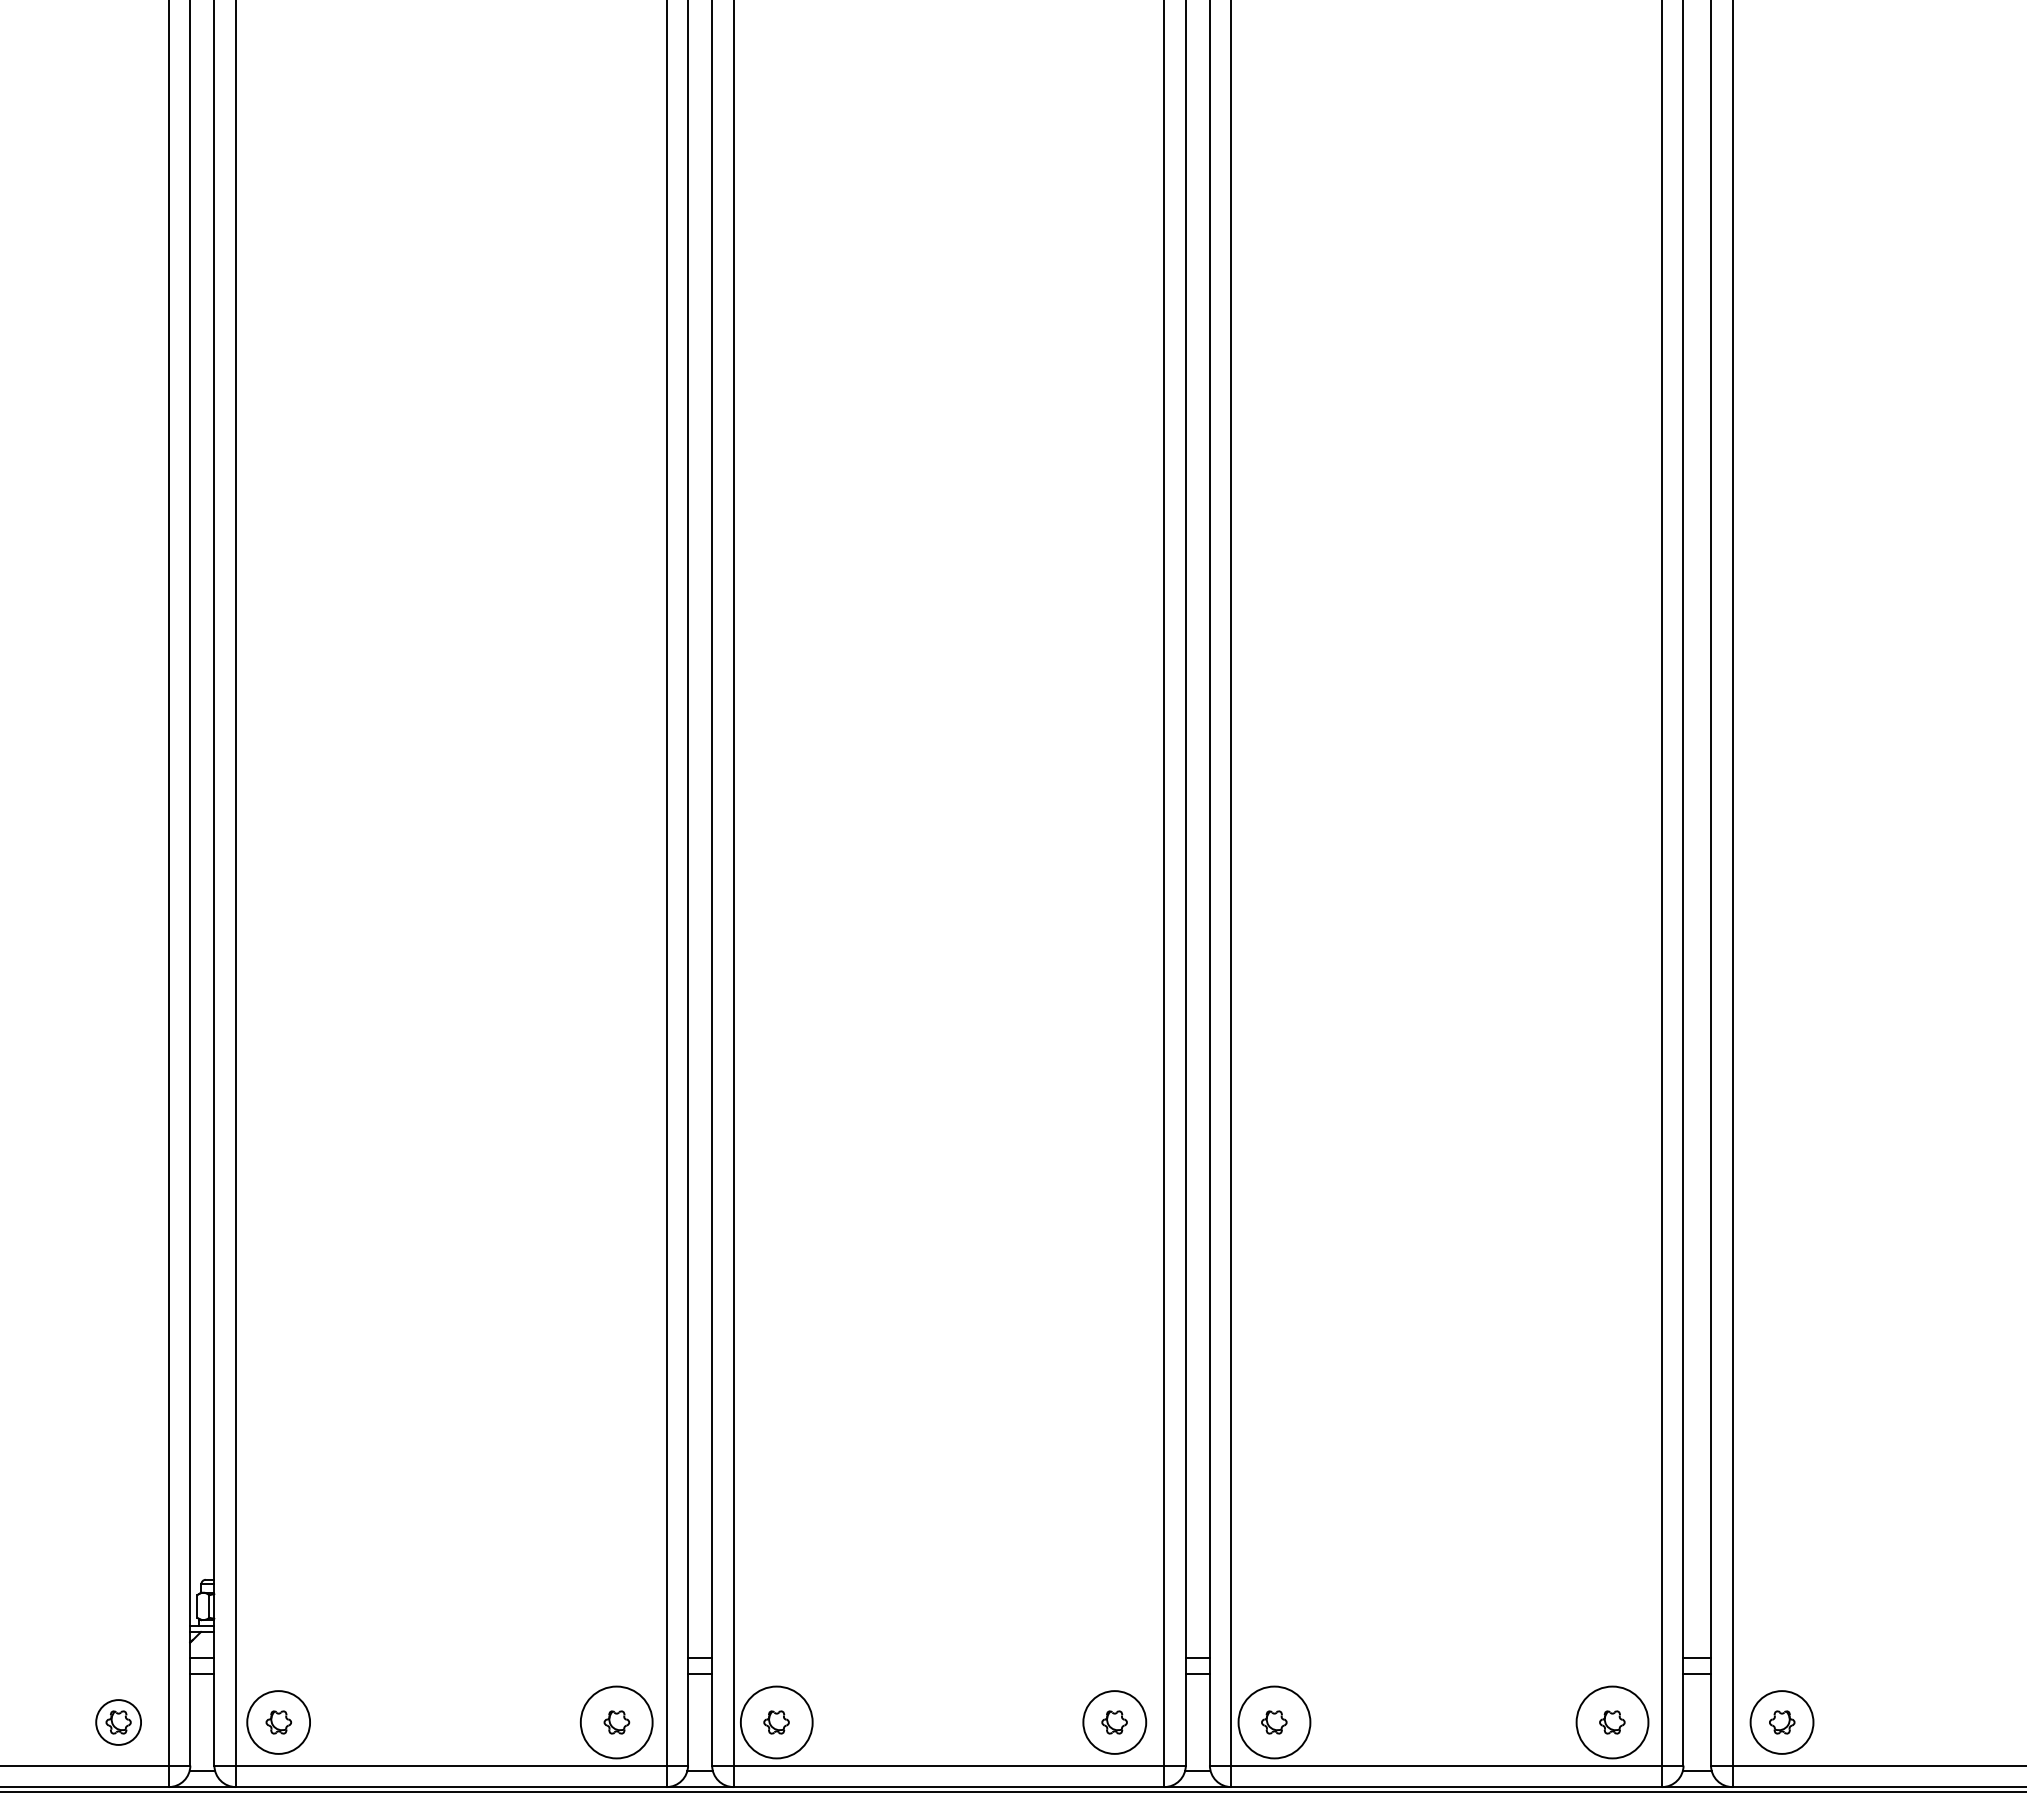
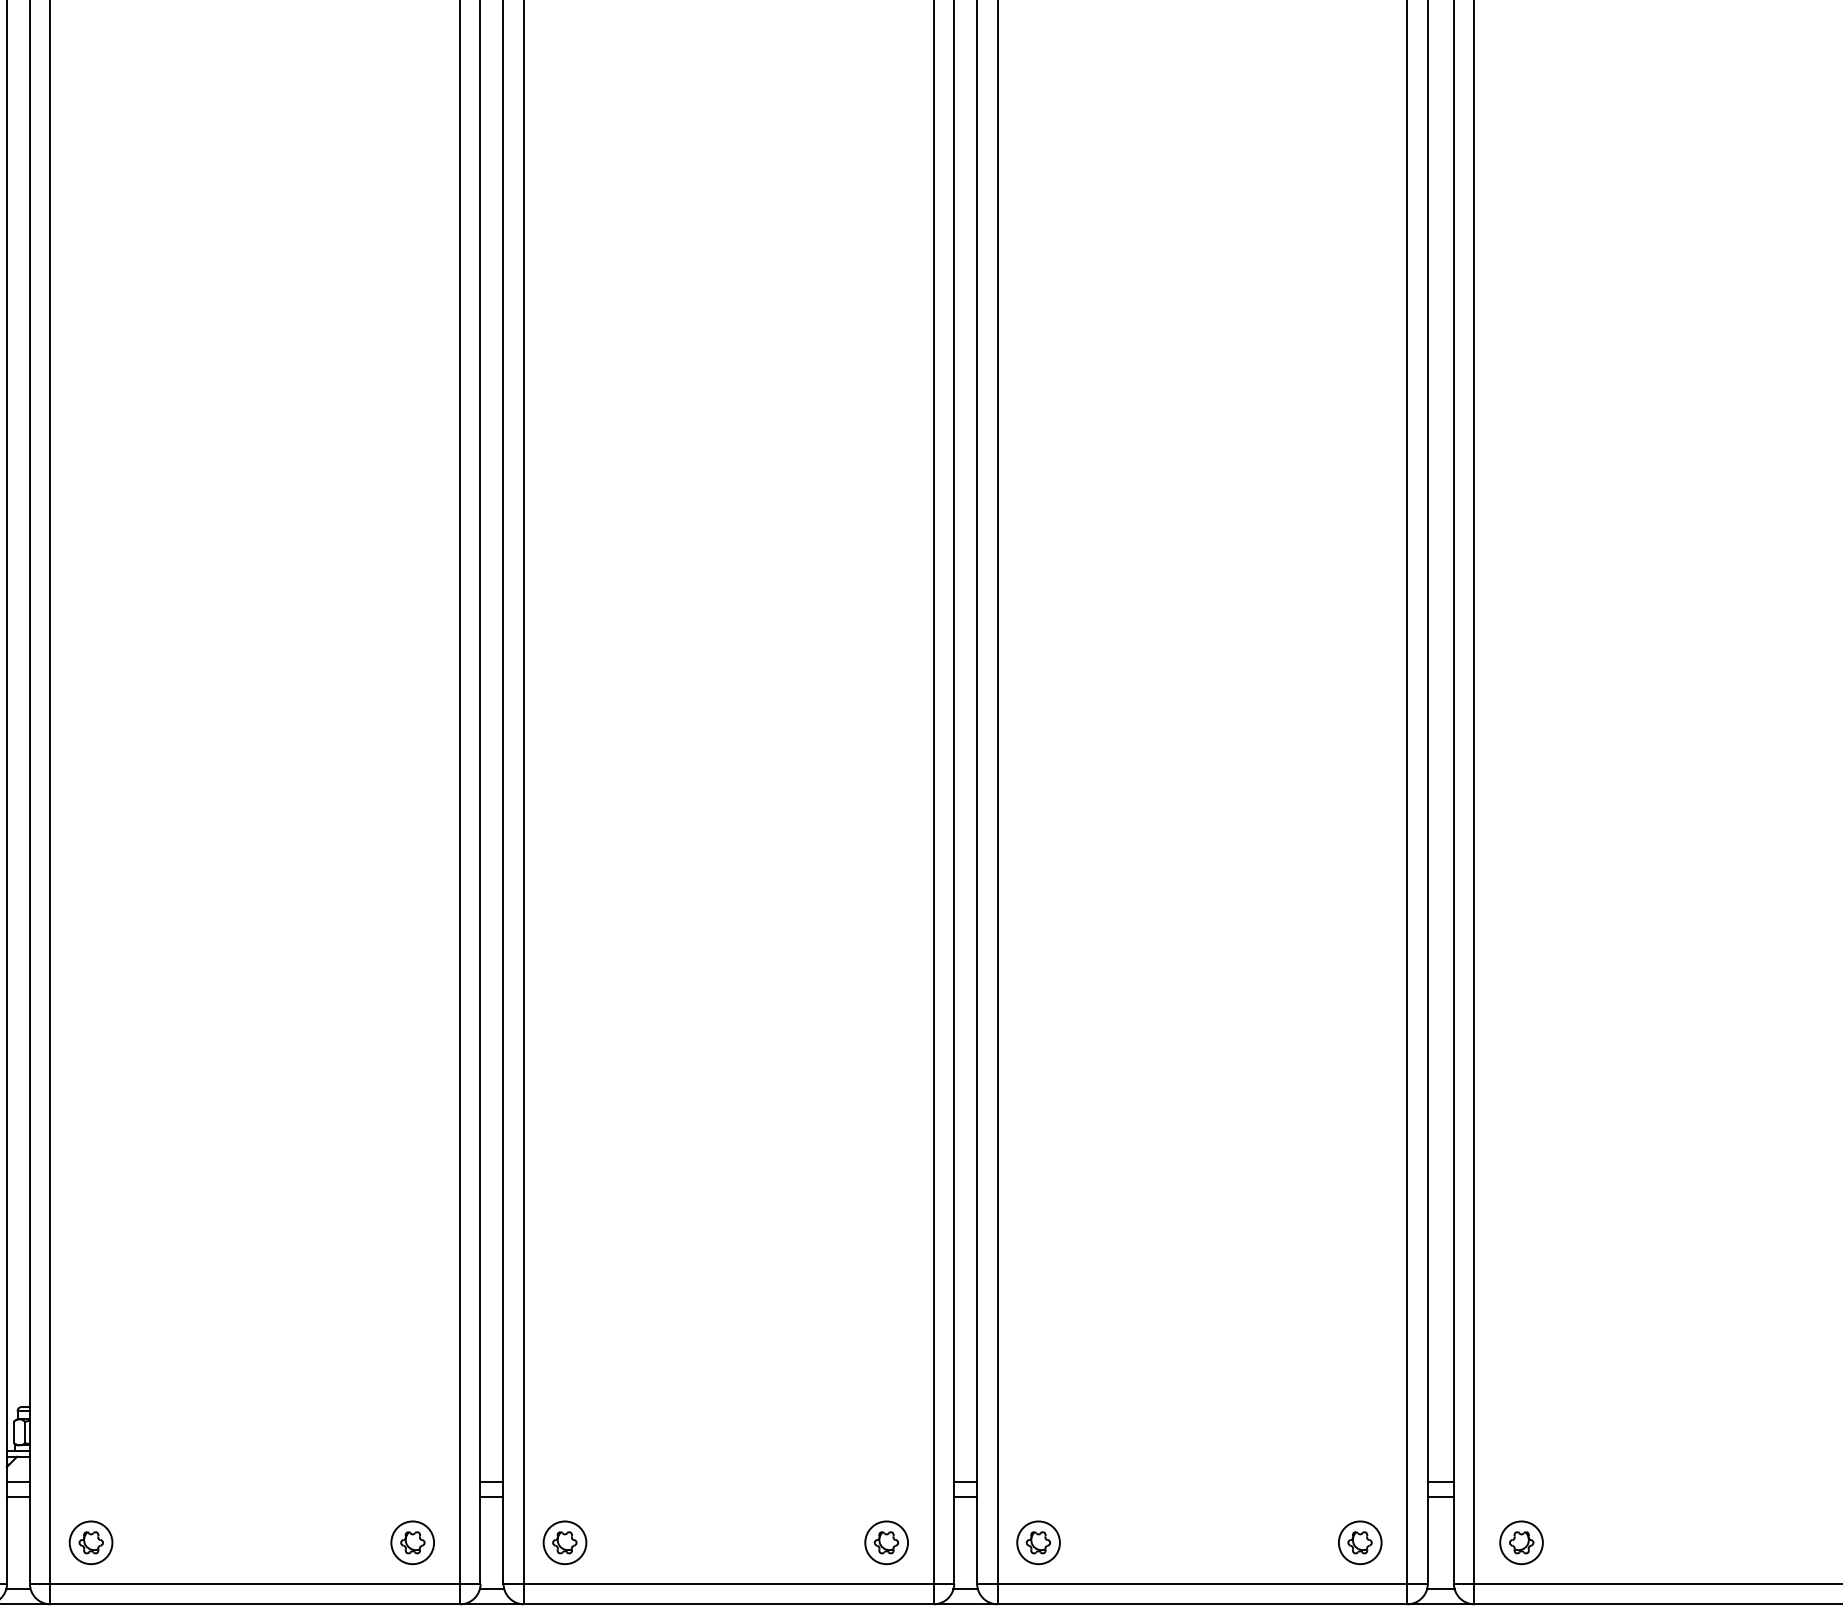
circle: (278, 1722) -> (90, 1542), size x0.71
circle: (616, 1722) -> (412, 1542), size x0.62
circle: (776, 1722) -> (564, 1542), size x0.62
circle: (1114, 1722) -> (886, 1542), size x0.71
circle: (1274, 1722) -> (1038, 1542), size x0.62
circle: (1612, 1722) -> (1360, 1542), size x0.62
circle: (1781, 1722) -> (1521, 1542), size x0.71

